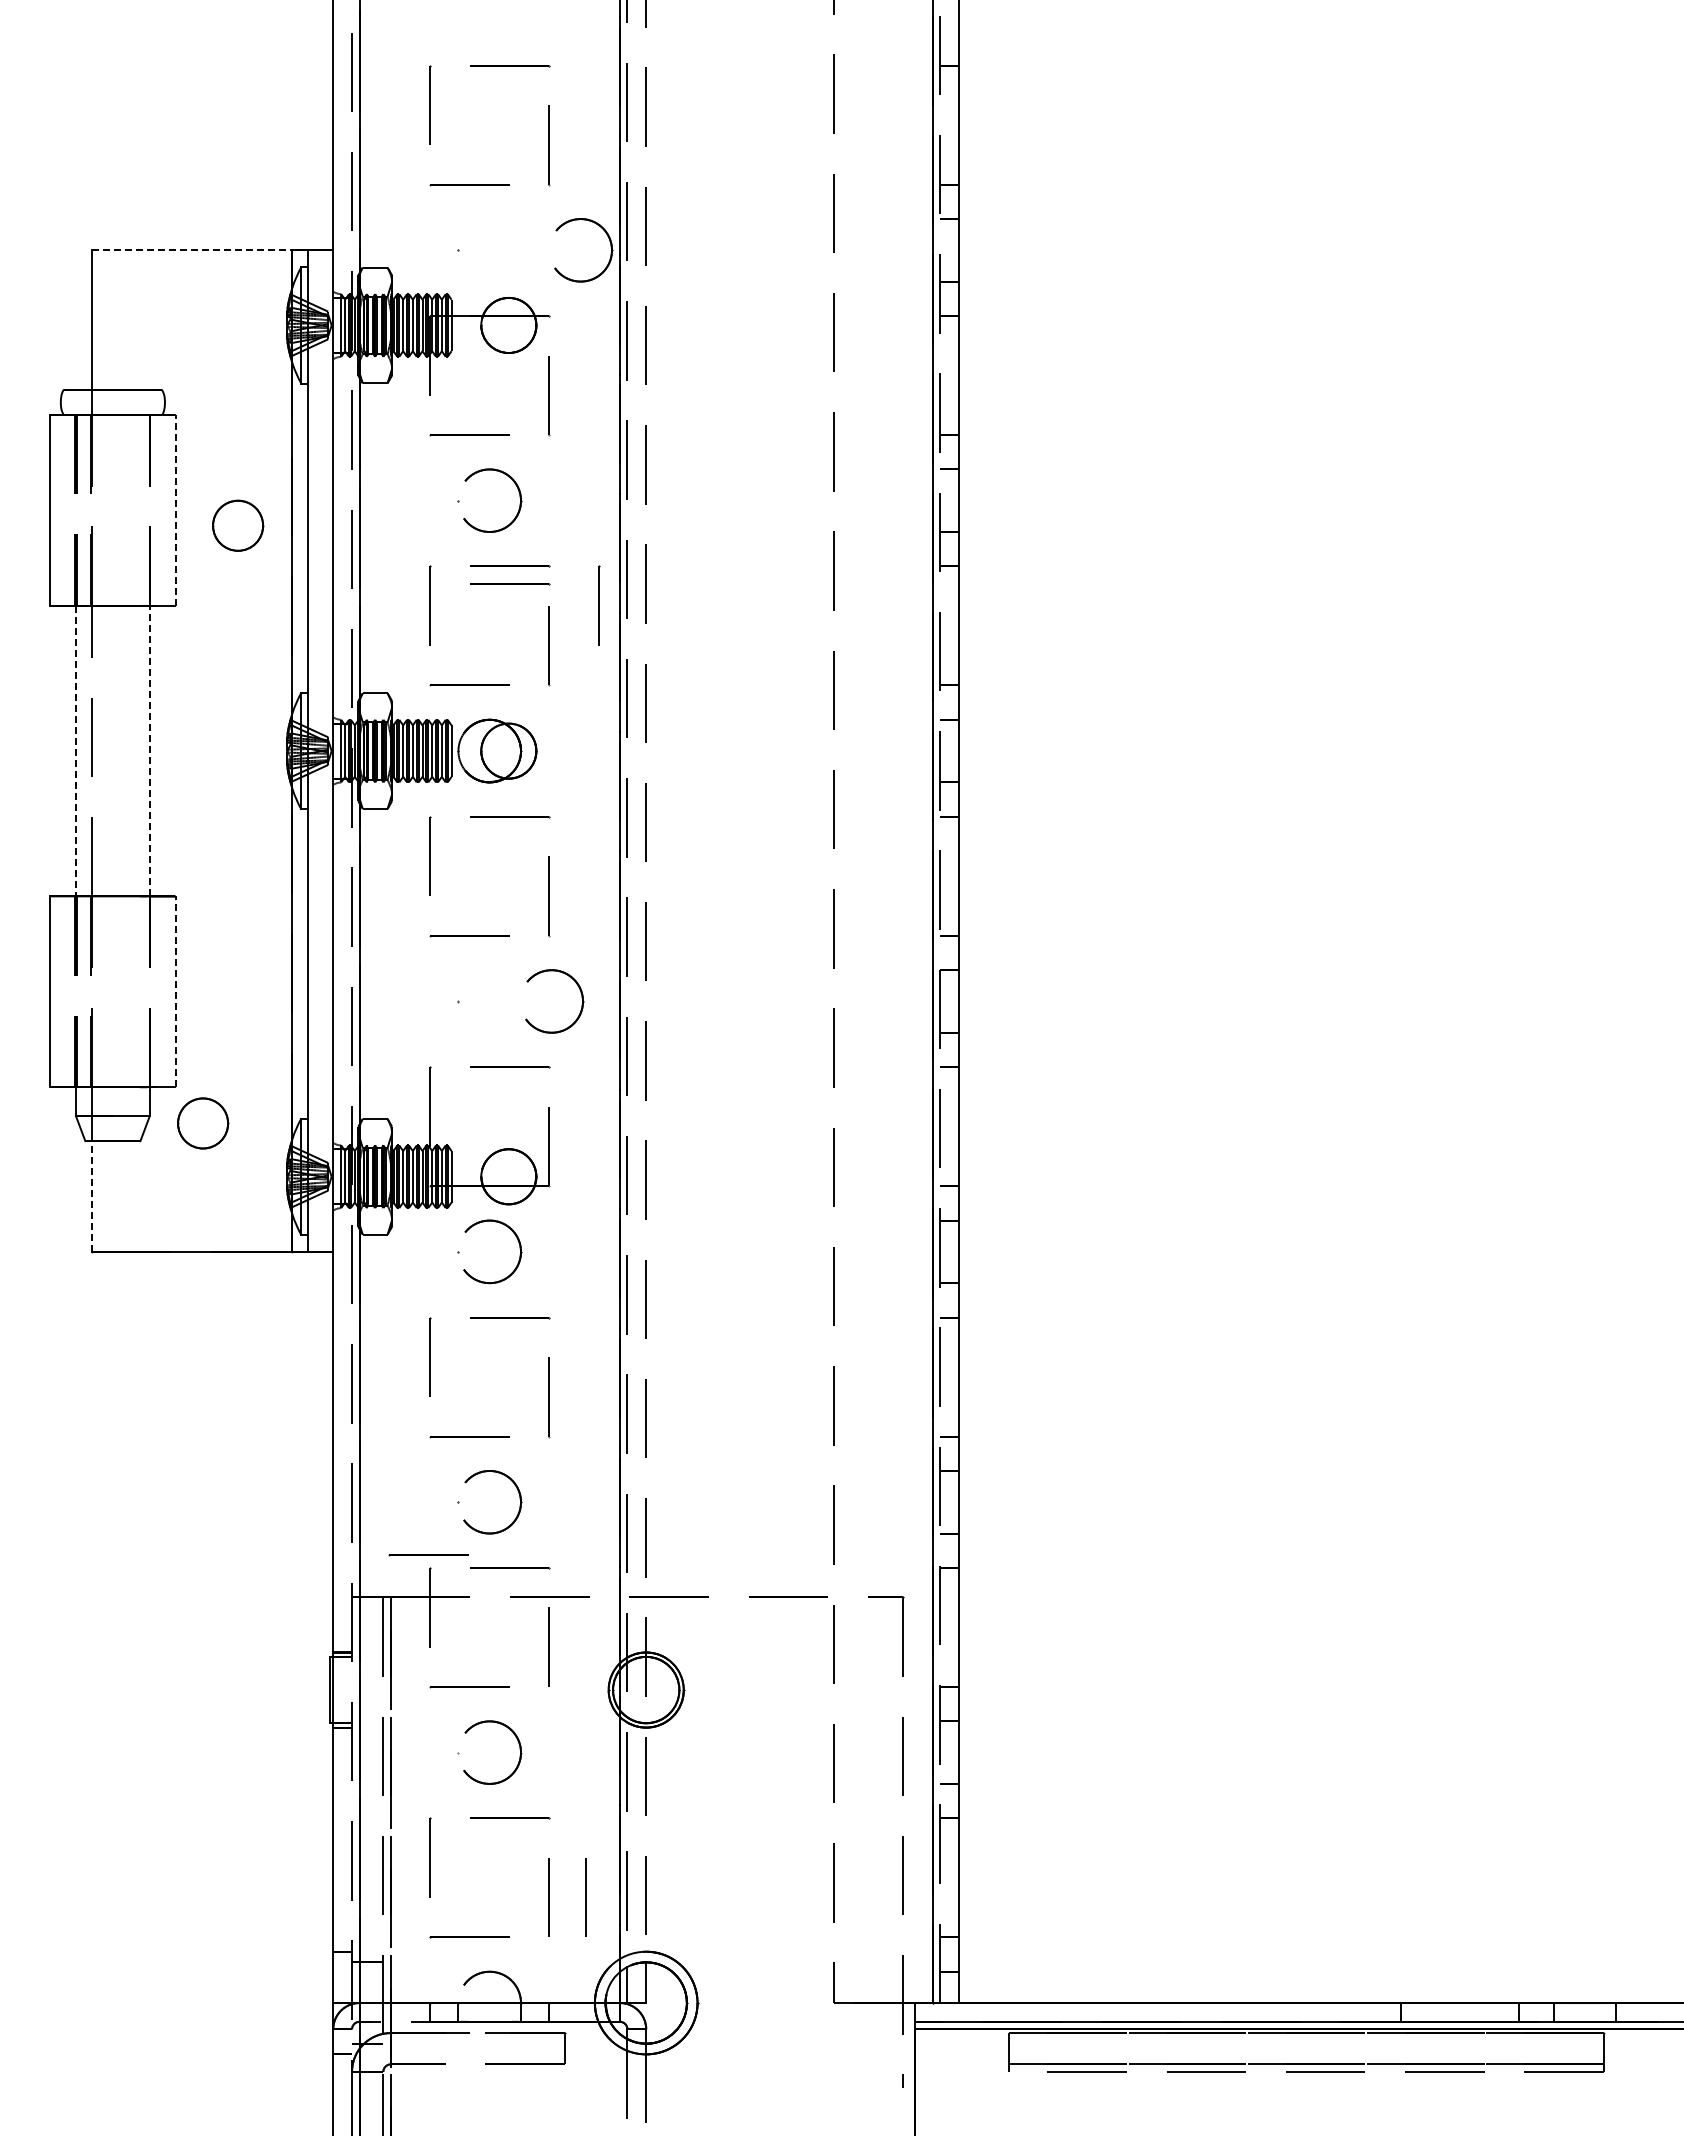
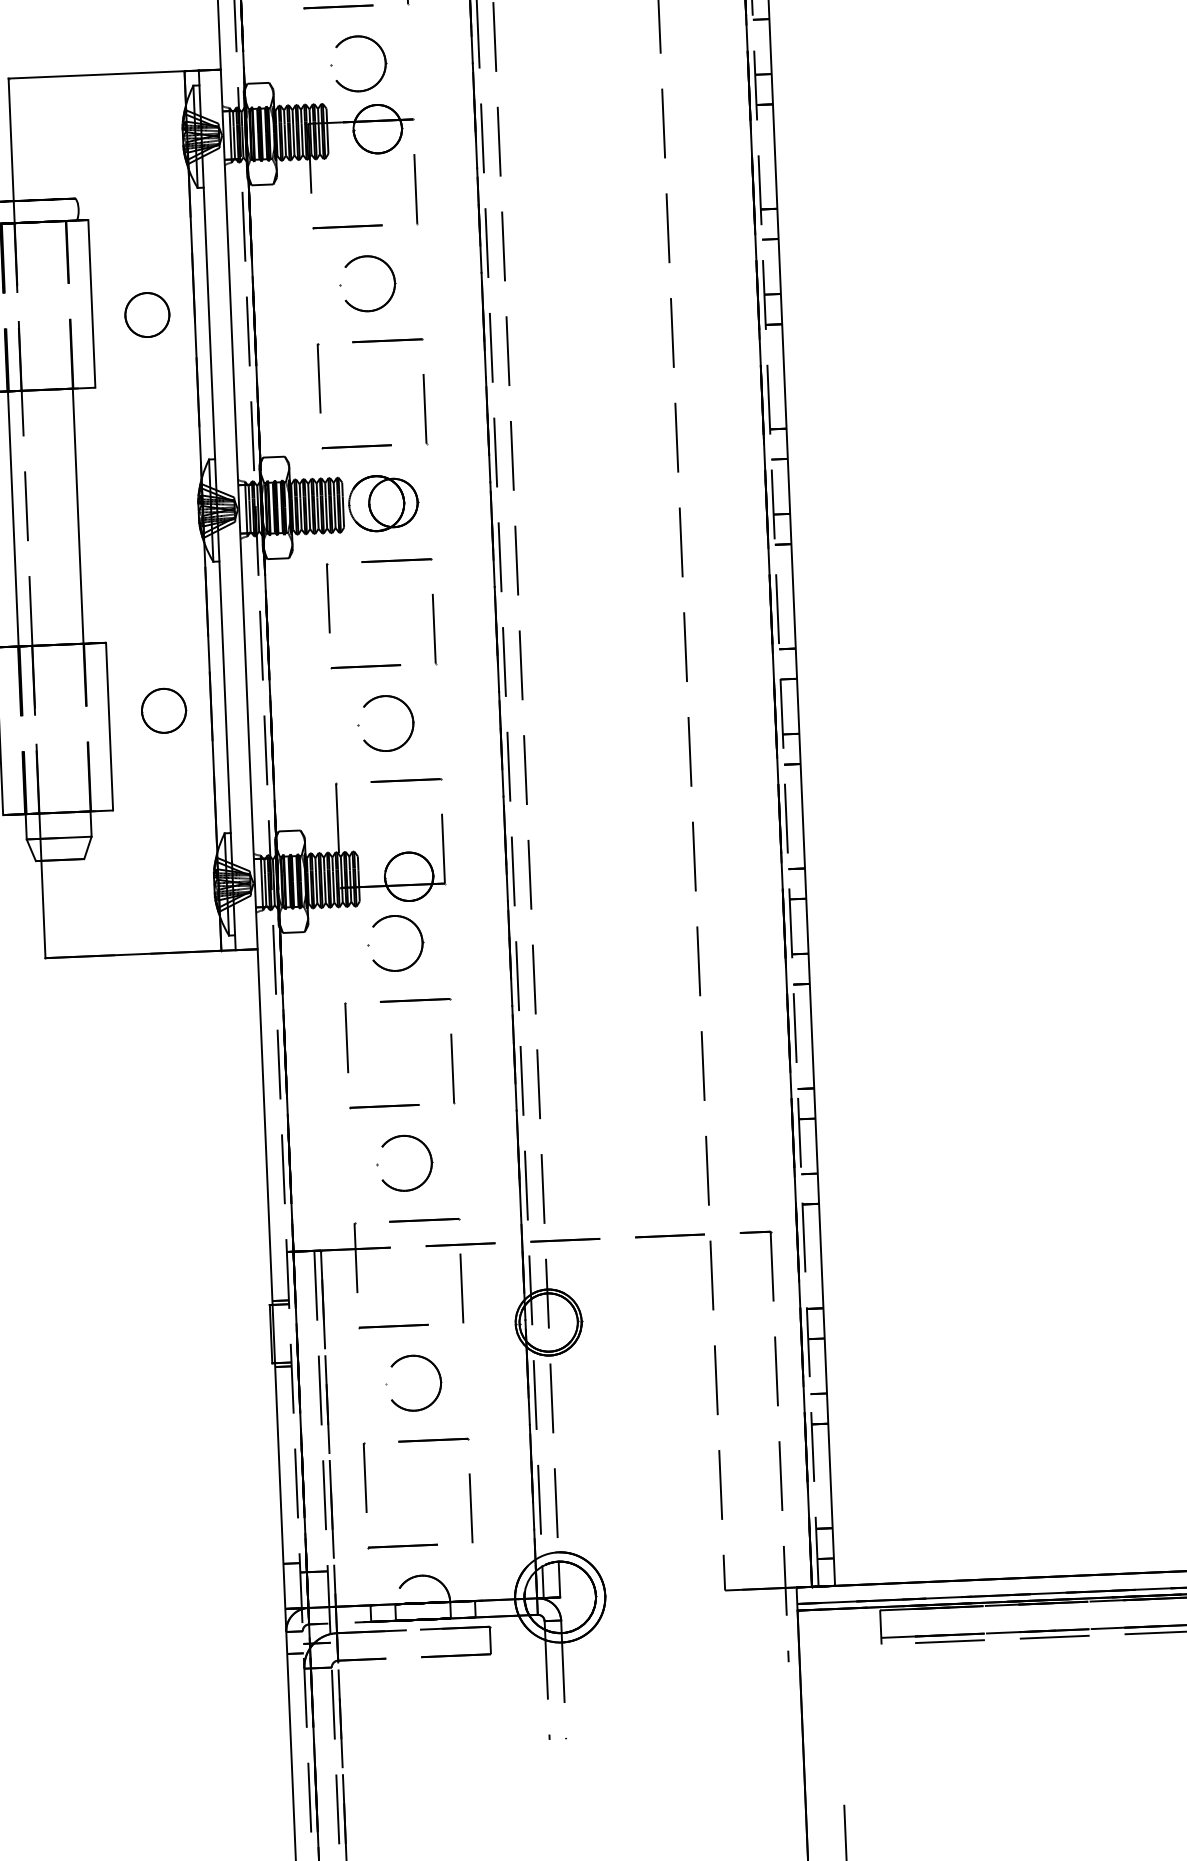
part: (610, 247) -> (384, 60), moved
line: (192, 250) -> (97, 74), dashed -> solid
line: (175, 509) -> (91, 303), dashed -> solid
line: (510, 584) -> (388, 356), removed
line: (599, 605) -> (467, 371), removed
line: (149, 750) -> (77, 515), dashed -> solid
line: (75, 751) -> (12, 519), dashed -> solid
line: (175, 991) -> (109, 726), dashed -> solid
part: (581, 998) -> (411, 719), moved
circle: (203, 1123) -> (164, 710), moved
line: (91, 1196) -> (43, 909), dashed -> solid
line: (428, 1555) -> (352, 1212), removed
line: (585, 1897) -> (502, 1506), removed

